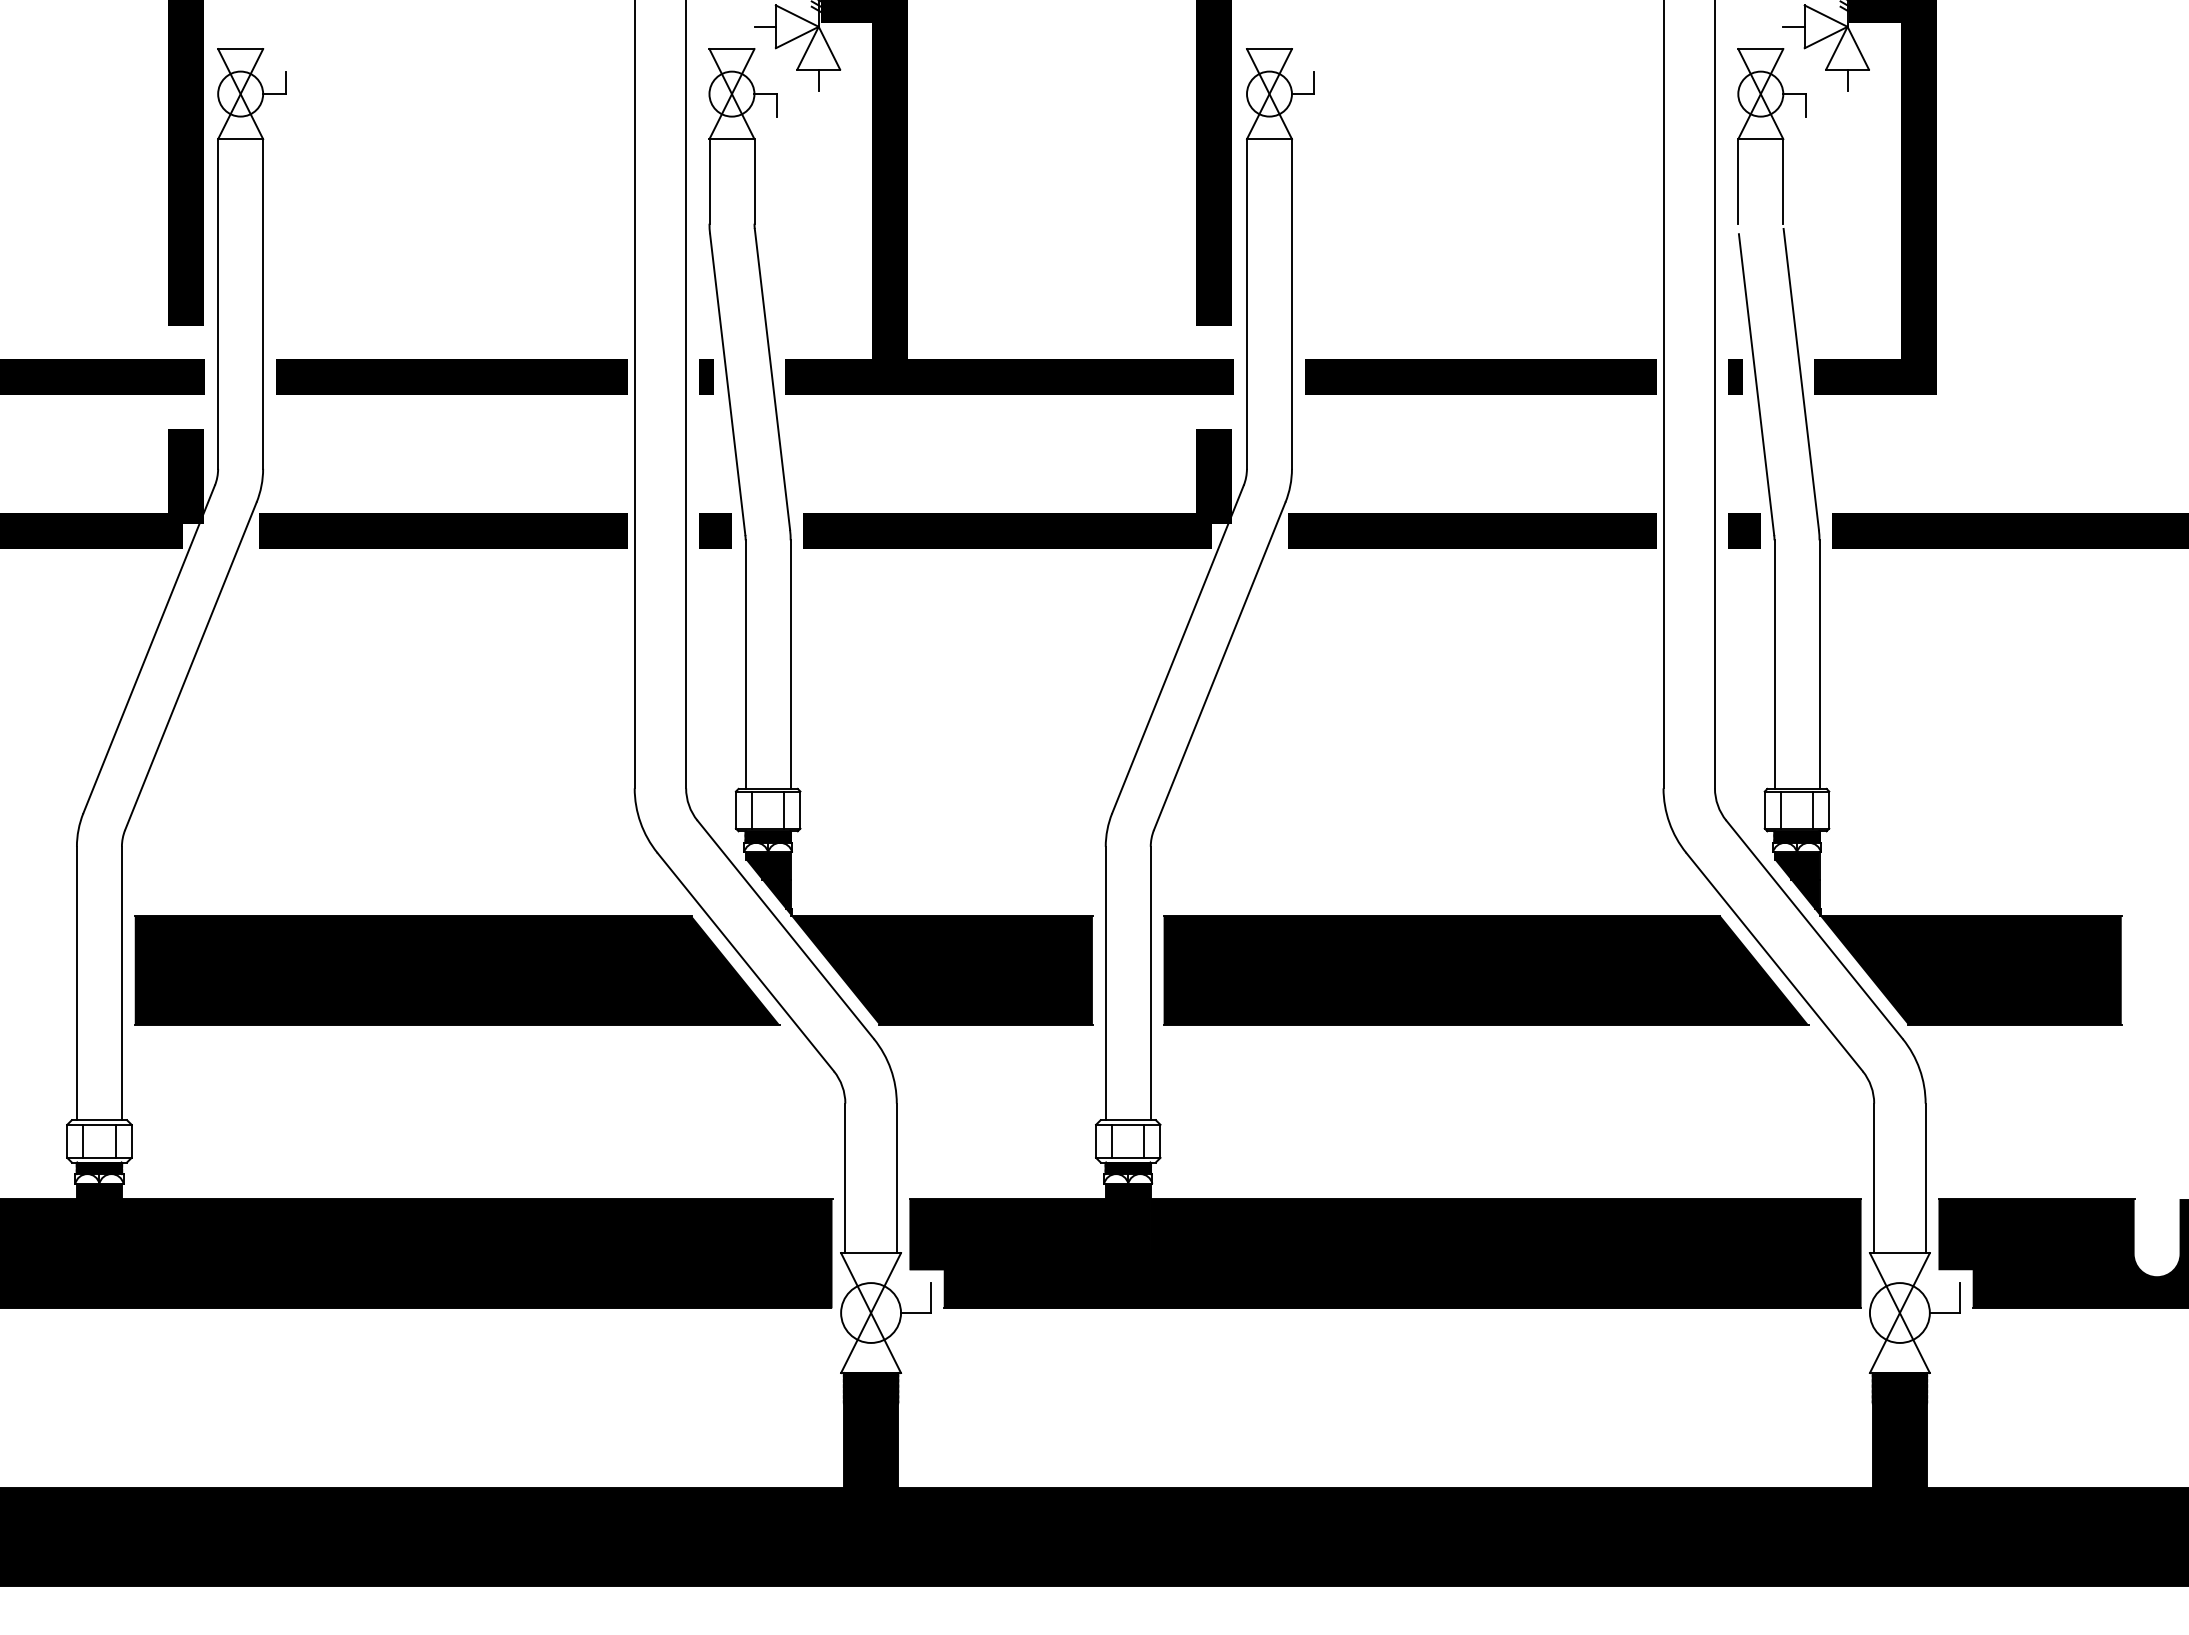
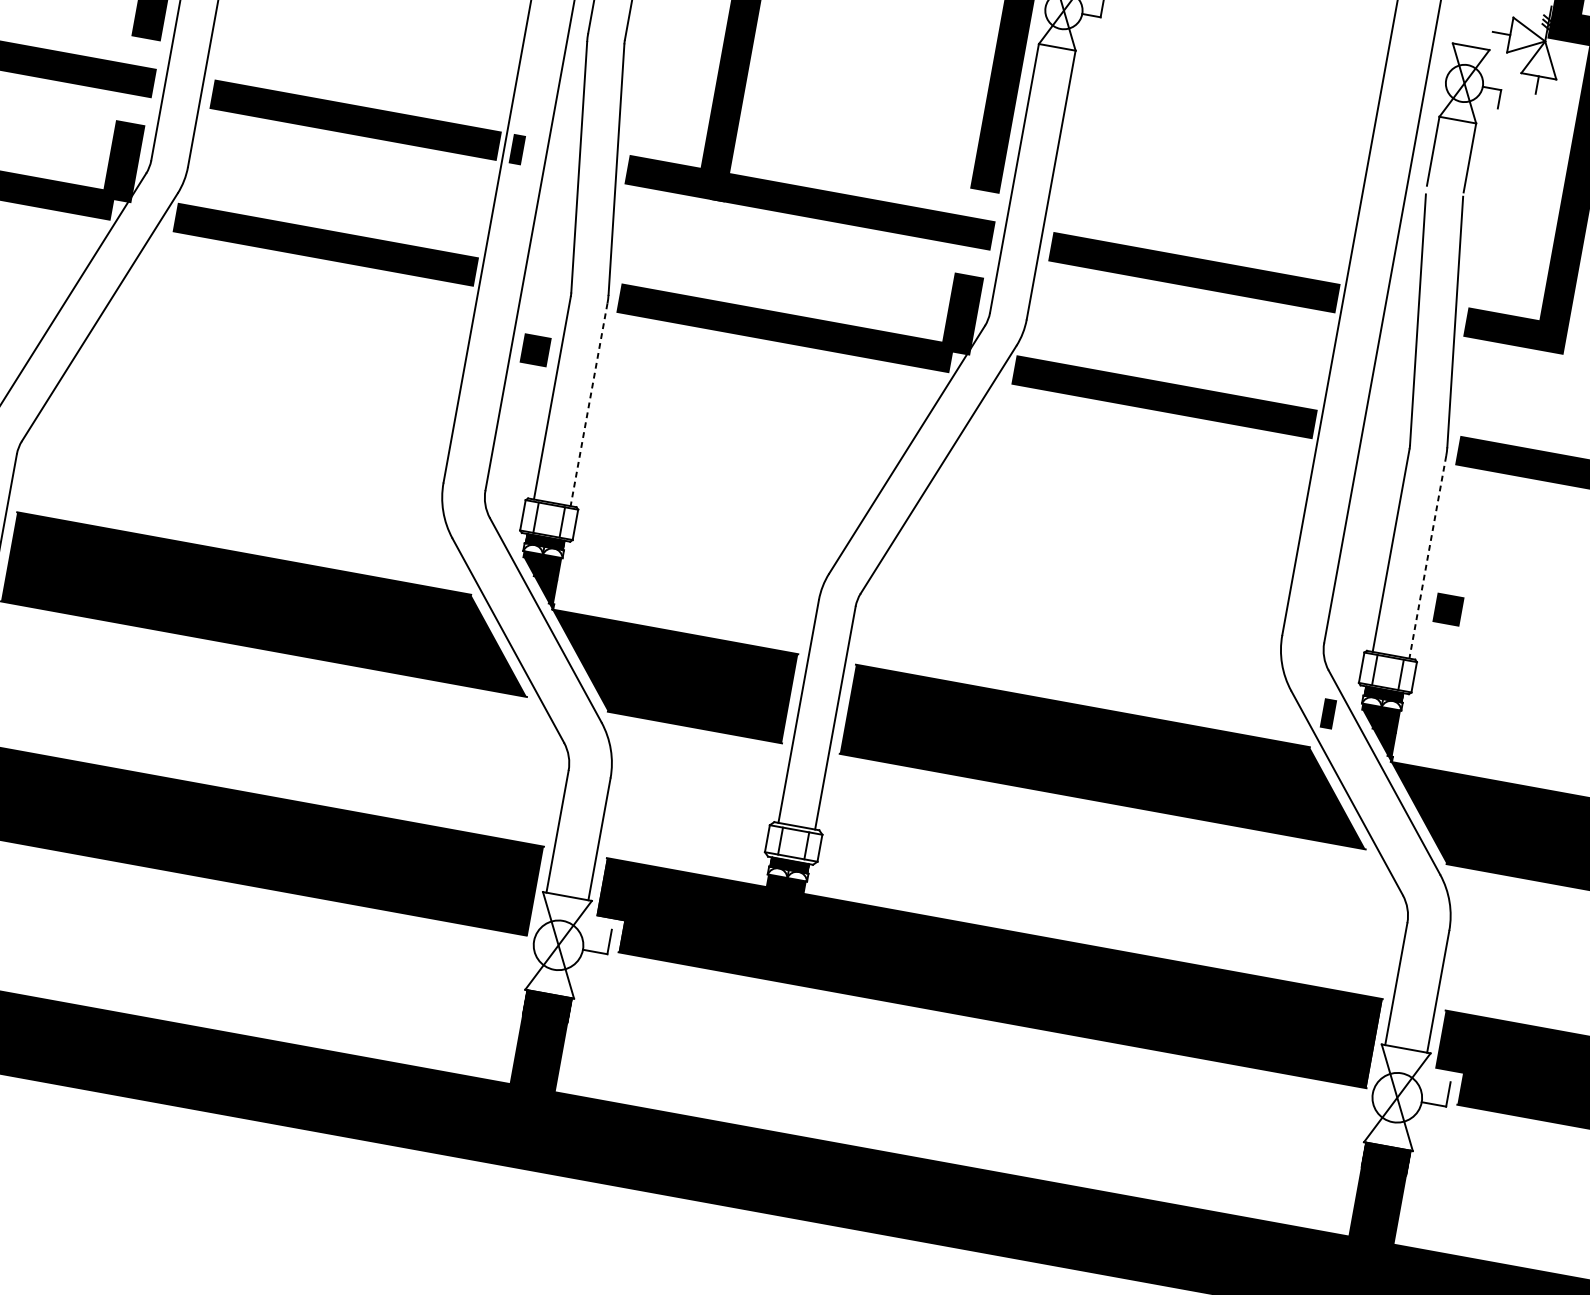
line: (706, 376) -> (517, 149), moved
line: (1735, 376) -> (1328, 713), moved
line: (715, 530) -> (535, 349), moved
line: (1744, 530) -> (1448, 608), moved
line: (790, 665) -> (588, 405), solid -> dashed
line: (1819, 665) -> (1427, 557), solid -> dashed

